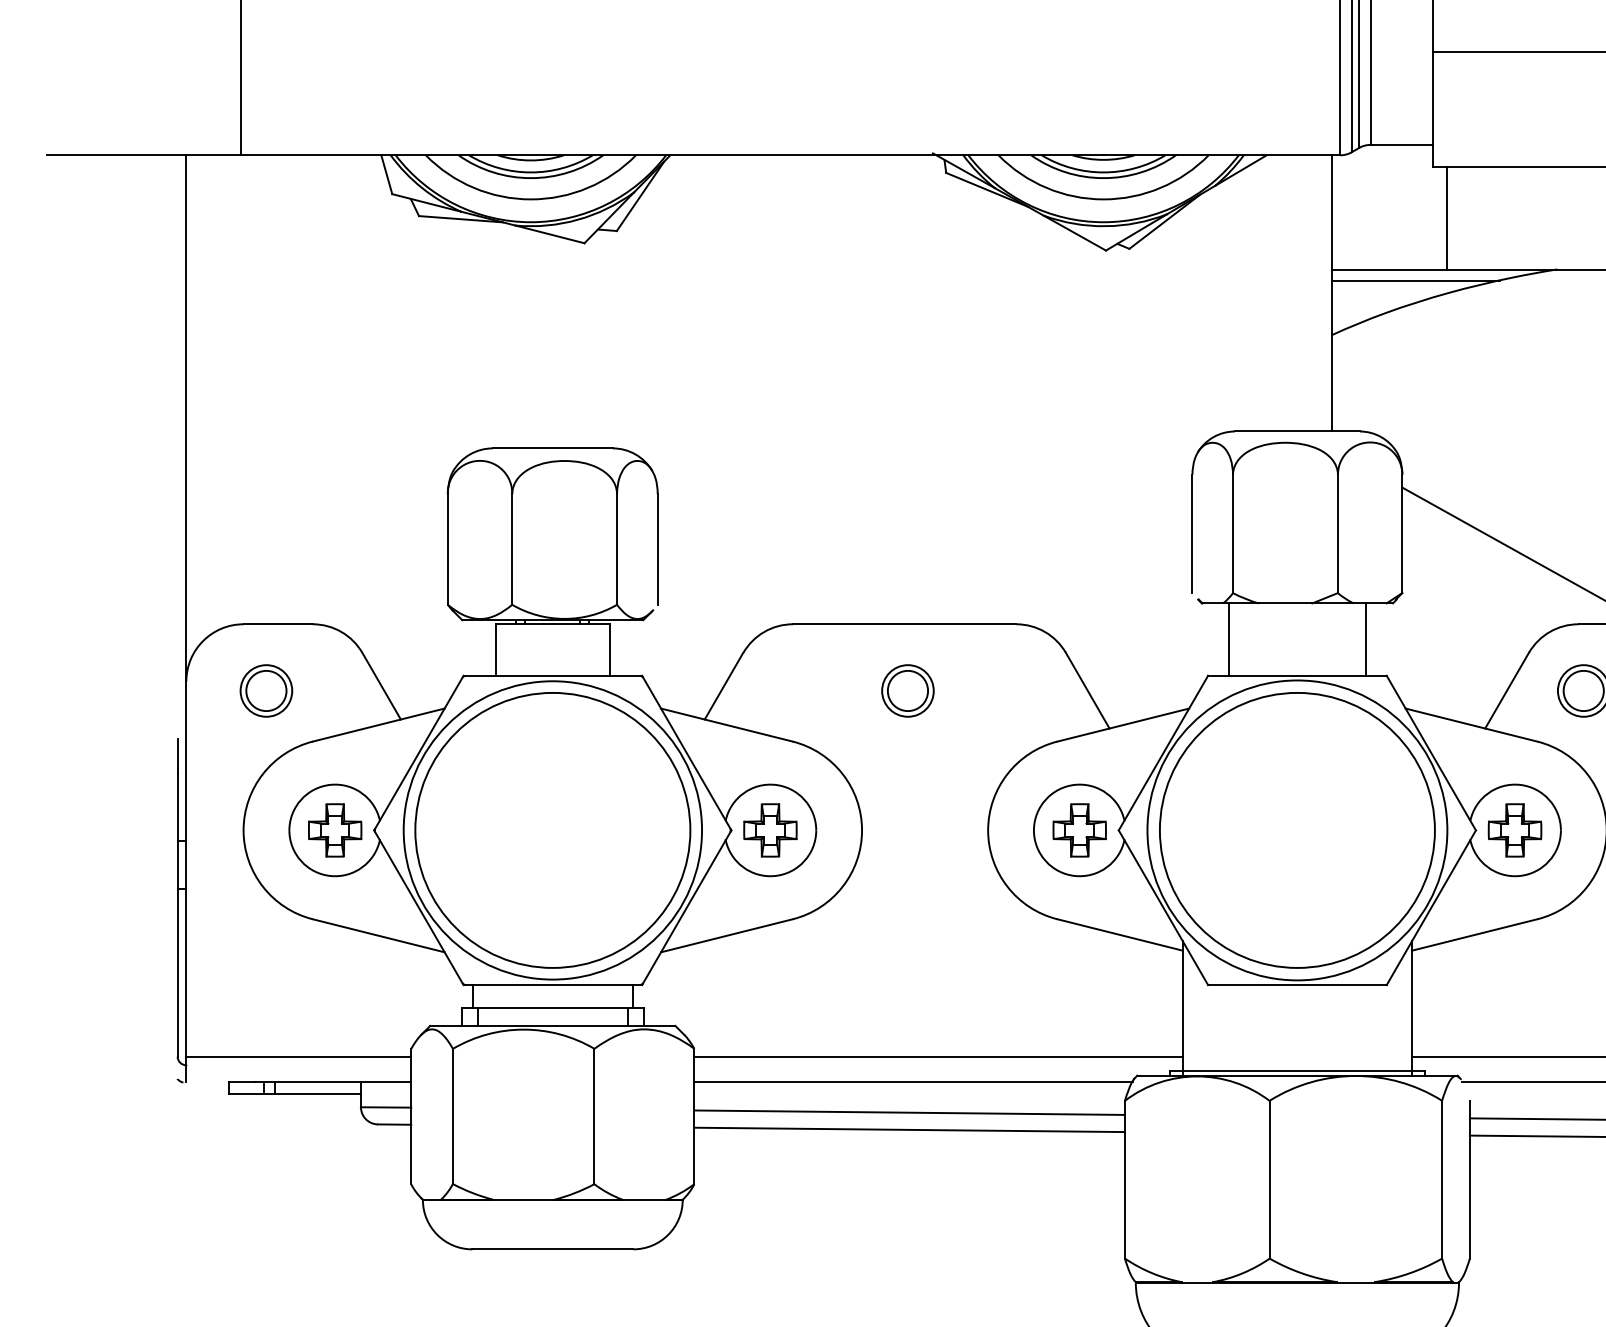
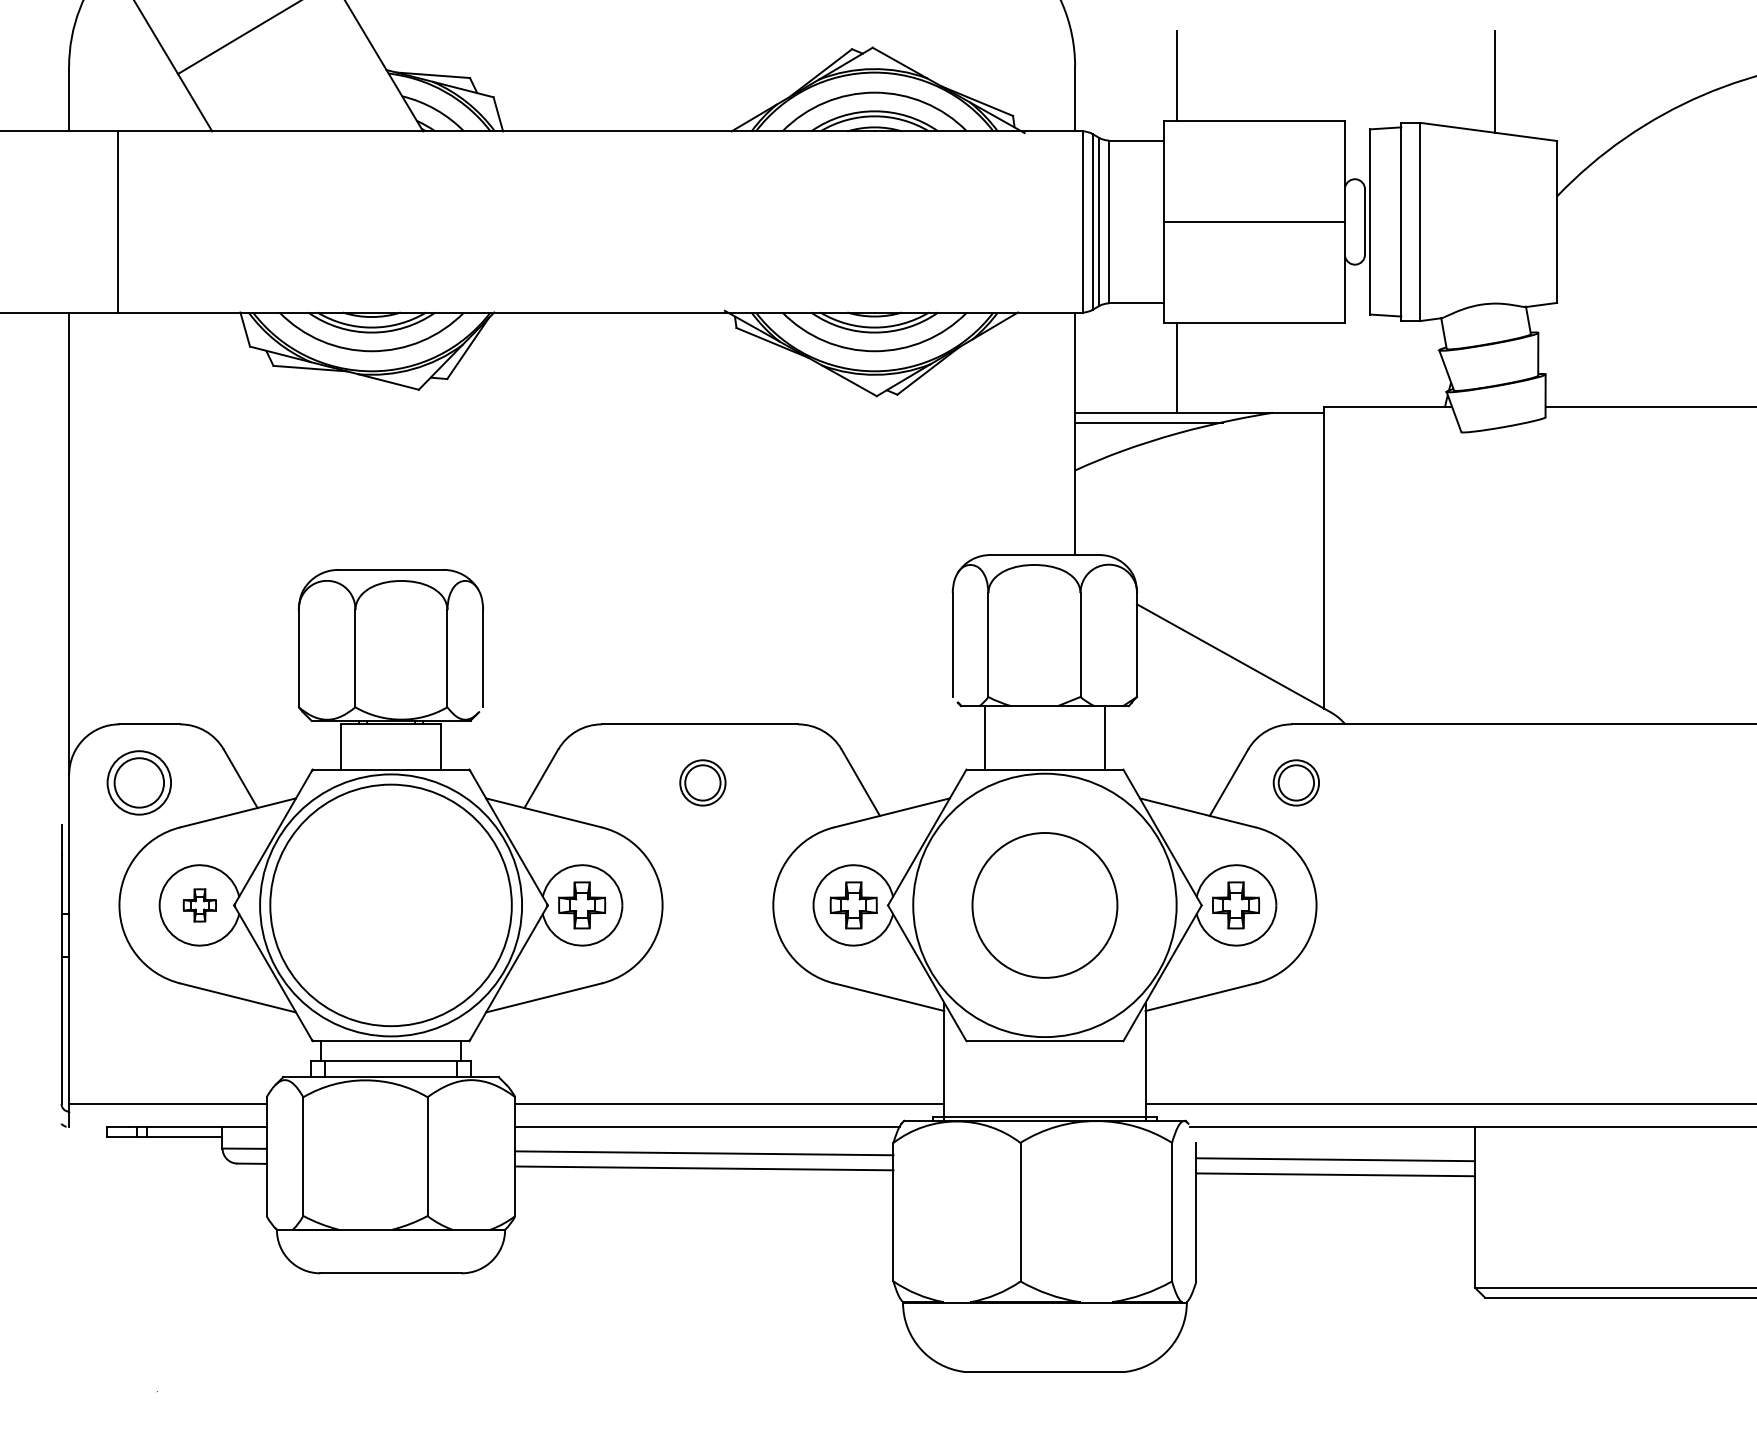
part: (266, 690) -> (139, 782), size x1.4
part: (334, 830) -> (199, 905), size x0.7
circle: (1296, 830) -> (1044, 905), size x0.6

